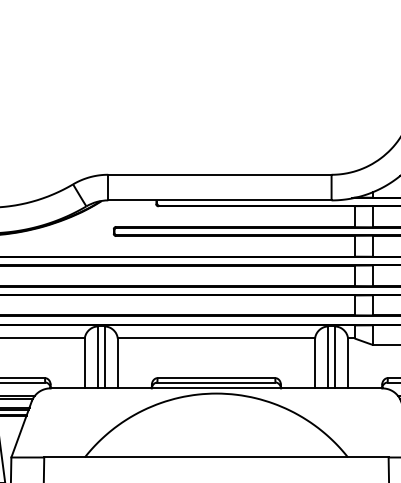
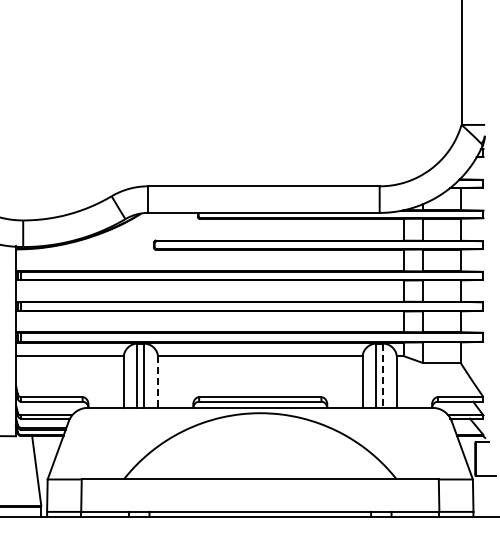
line: (335, 358) -> (383, 376), solid -> dashed
line: (117, 362) -> (157, 381), solid -> dashed

